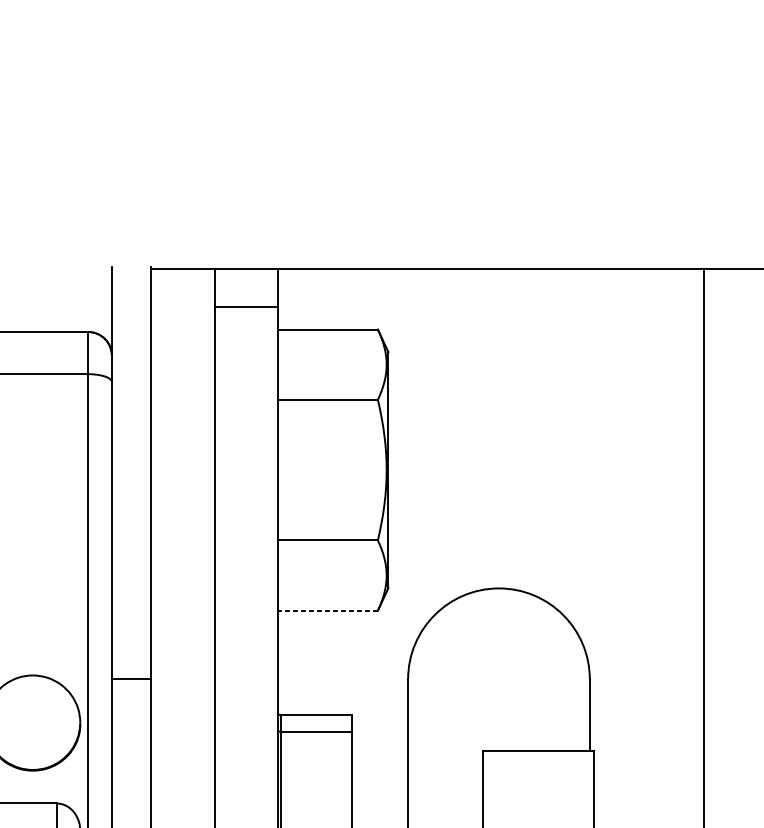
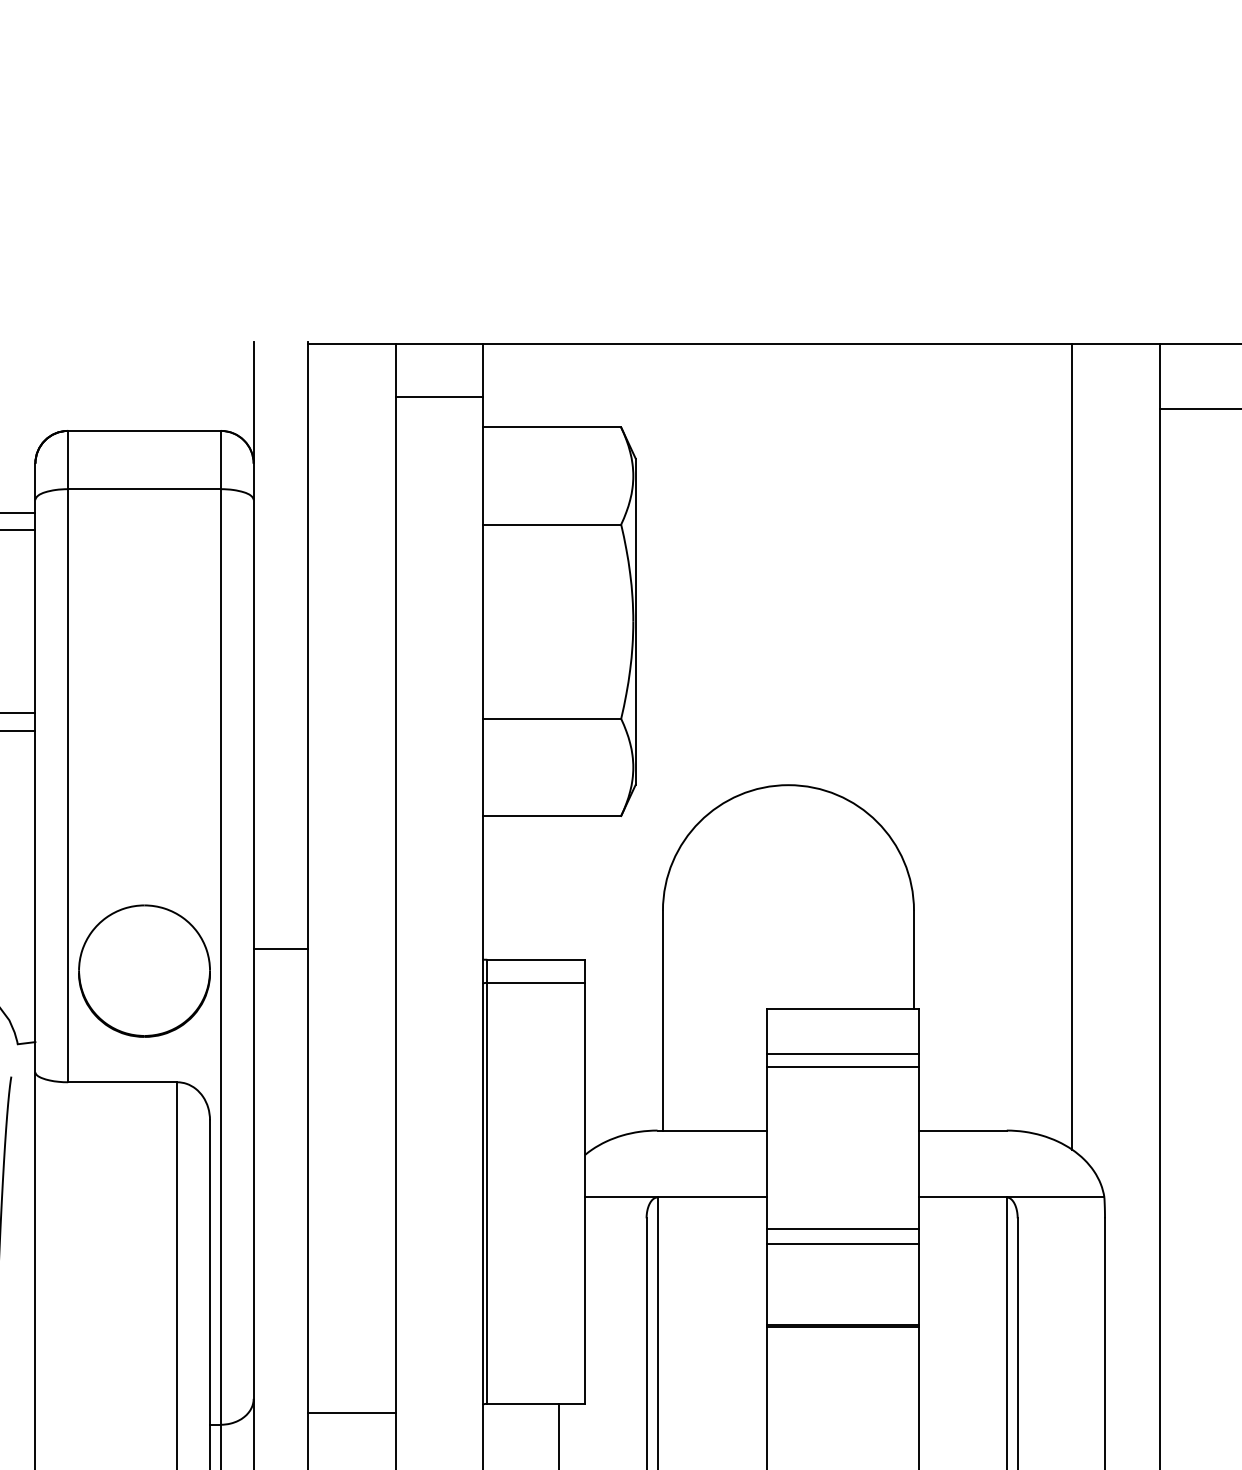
line: (327, 611) -> (551, 816), dashed -> solid
line: (131, 679) -> (280, 949), moved
line: (538, 782) -> (842, 1053), added
line: (538, 792) -> (842, 1067), added

